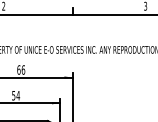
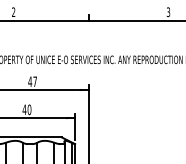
text: (21, 69) -> (32, 81), 66 -> 47
text: (15, 95) -> (26, 109), 54 -> 40

